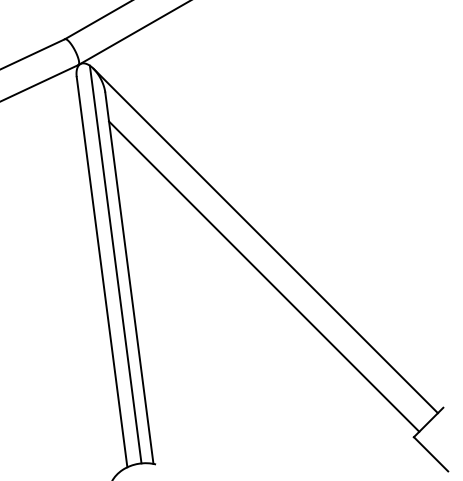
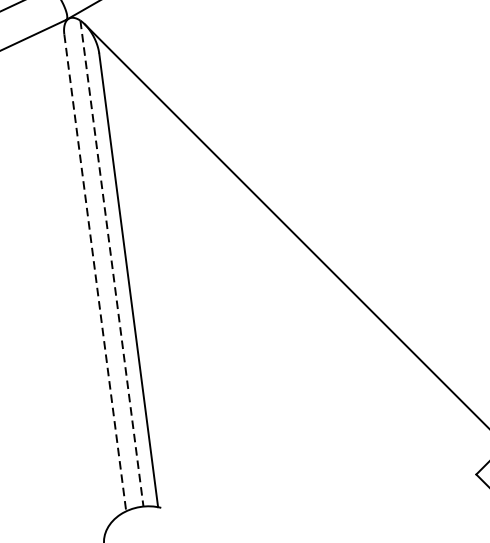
line: (115, 264) -> (111, 263), solid -> dashed
line: (102, 272) -> (95, 273), solid -> dashed
line: (264, 276) -> (293, 278), removed

